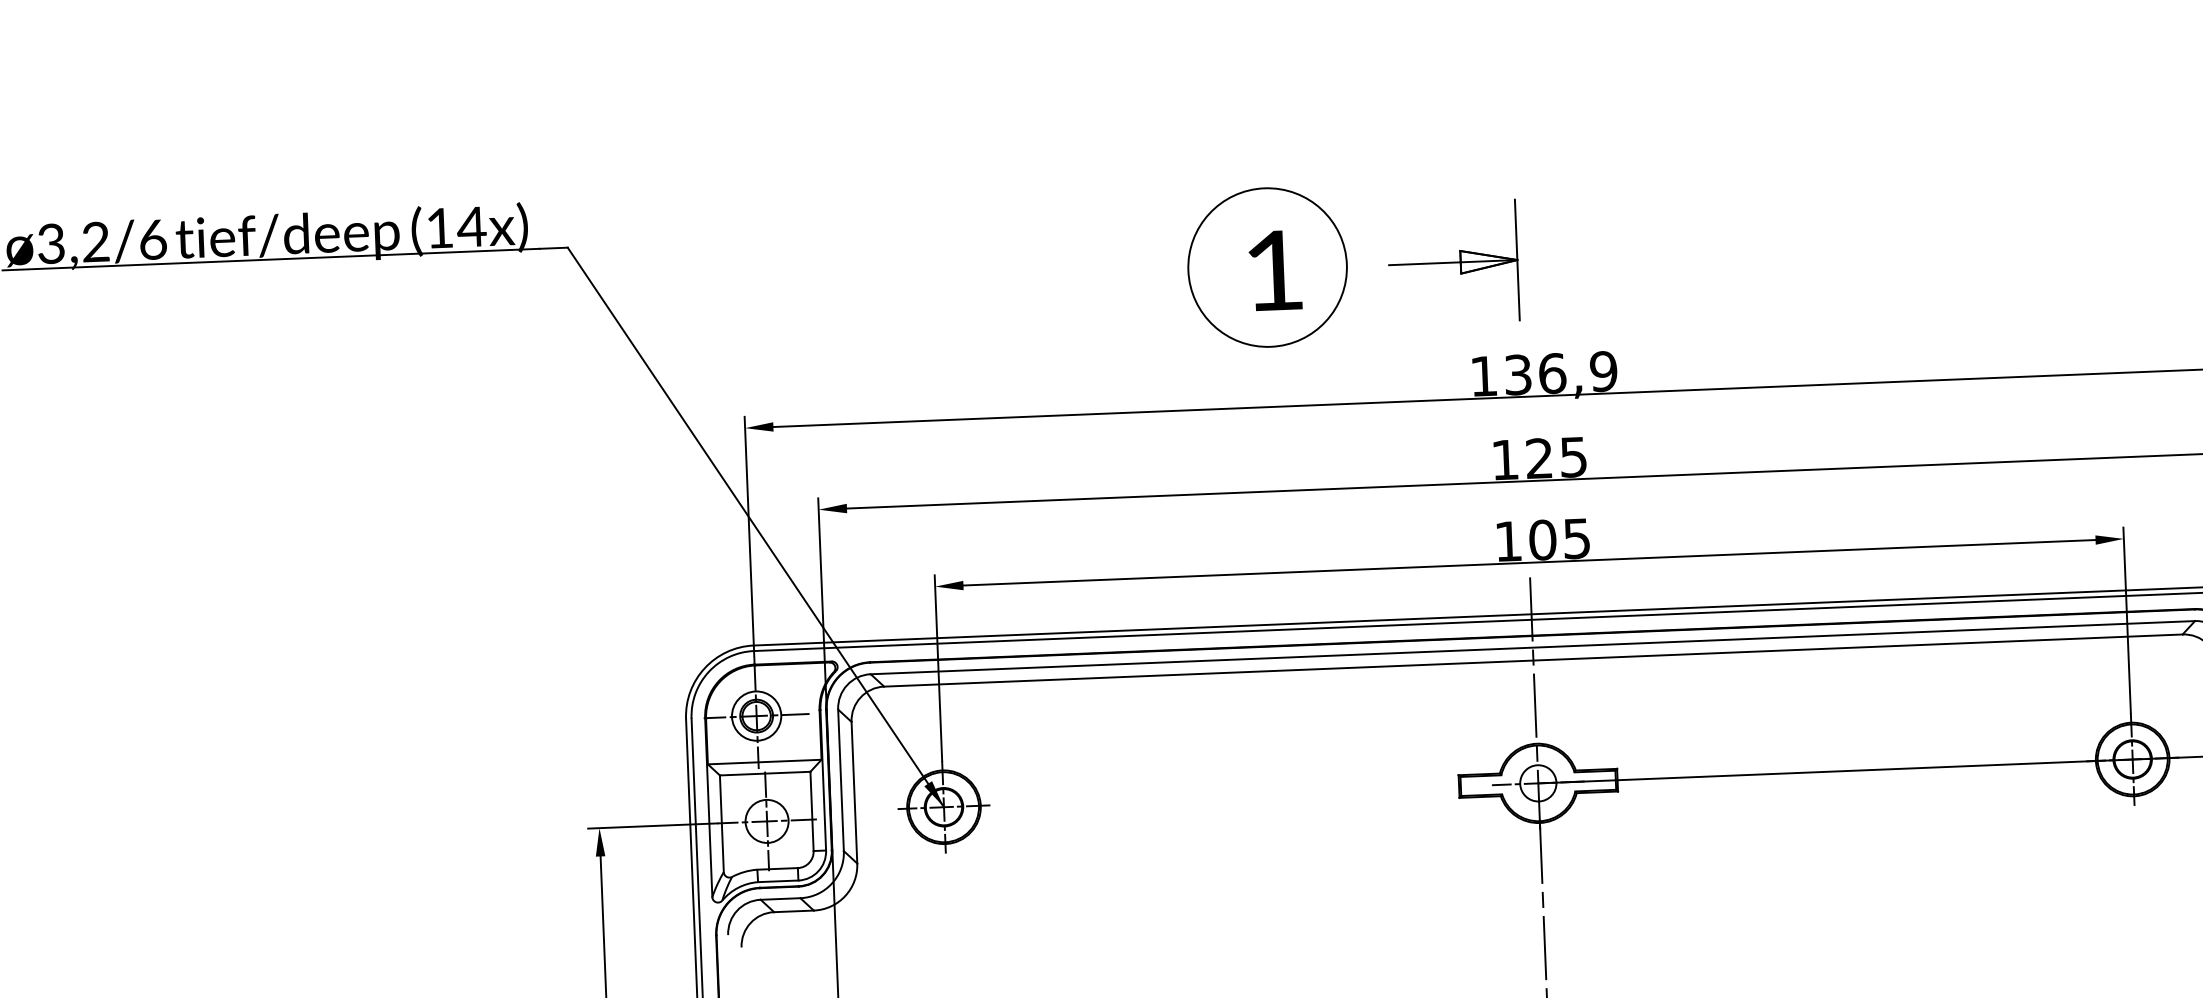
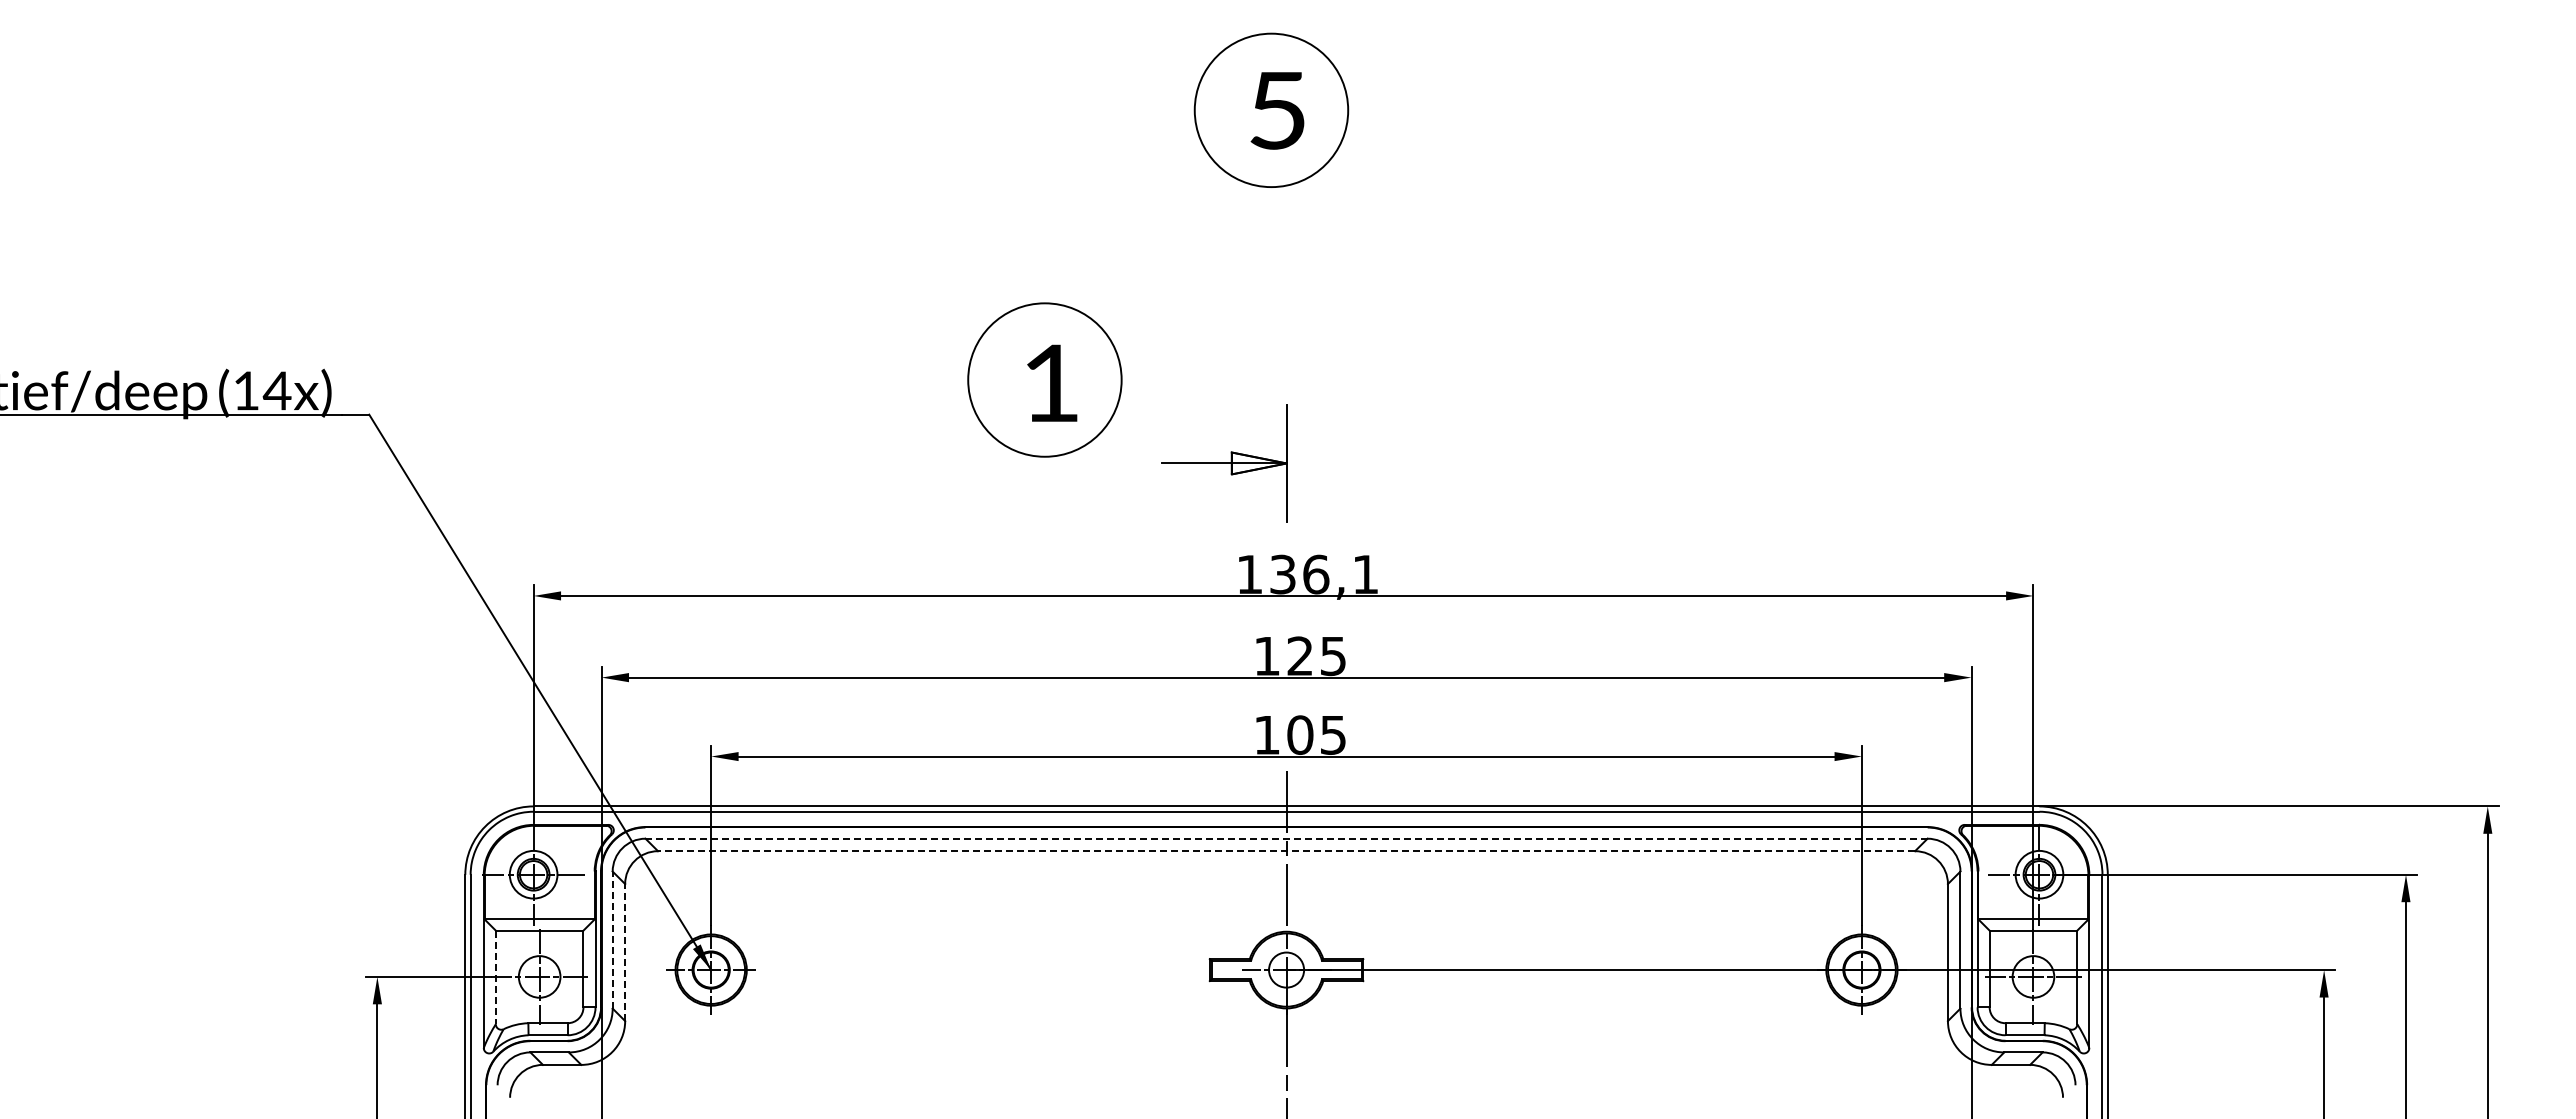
part: (1267, 267) -> (1044, 379), moved
text: (1603, 371) -> (1365, 574), 136,9 -> 136,1
line: (1532, 647) -> (1286, 838), solid -> dashed
line: (1533, 660) -> (1286, 851), solid -> dashed
line: (840, 780) -> (612, 940), solid -> dashed
line: (854, 792) -> (625, 952), solid -> dashed
line: (721, 823) -> (495, 977), solid -> dashed

